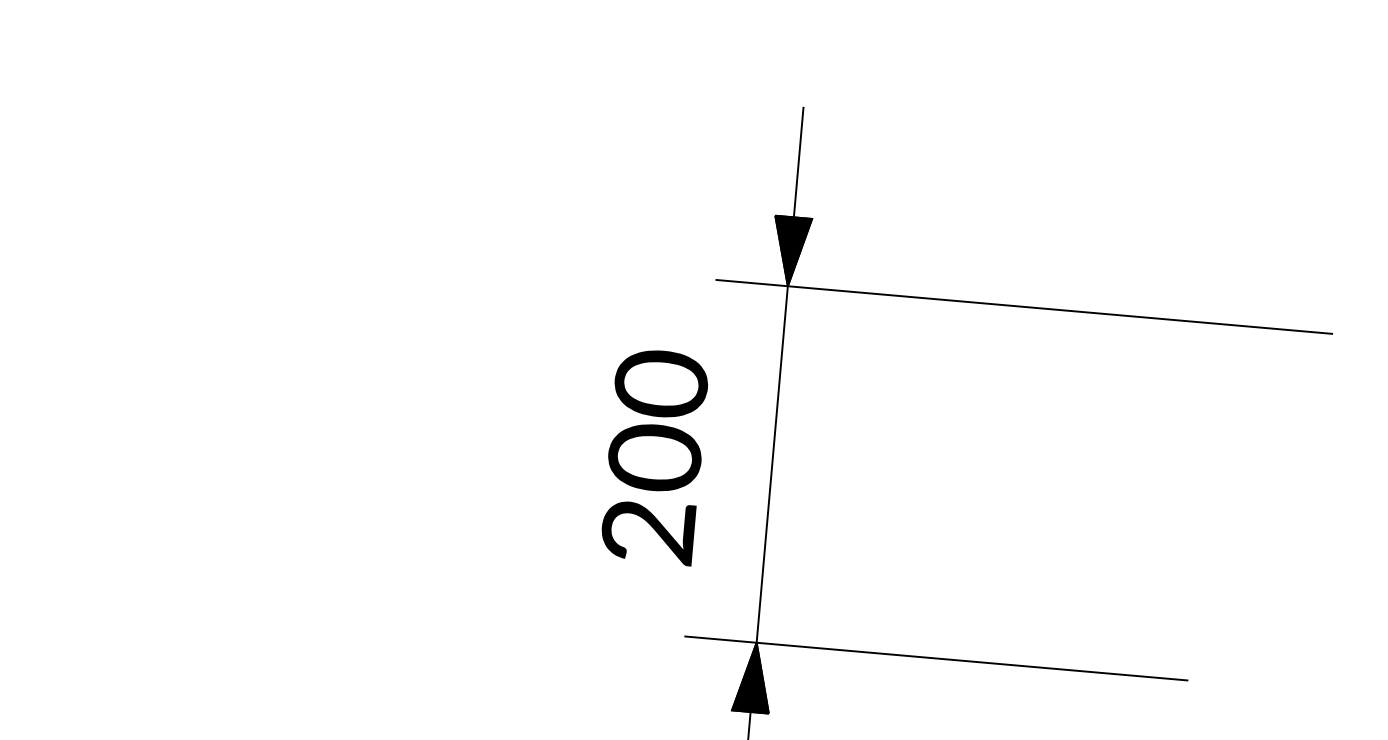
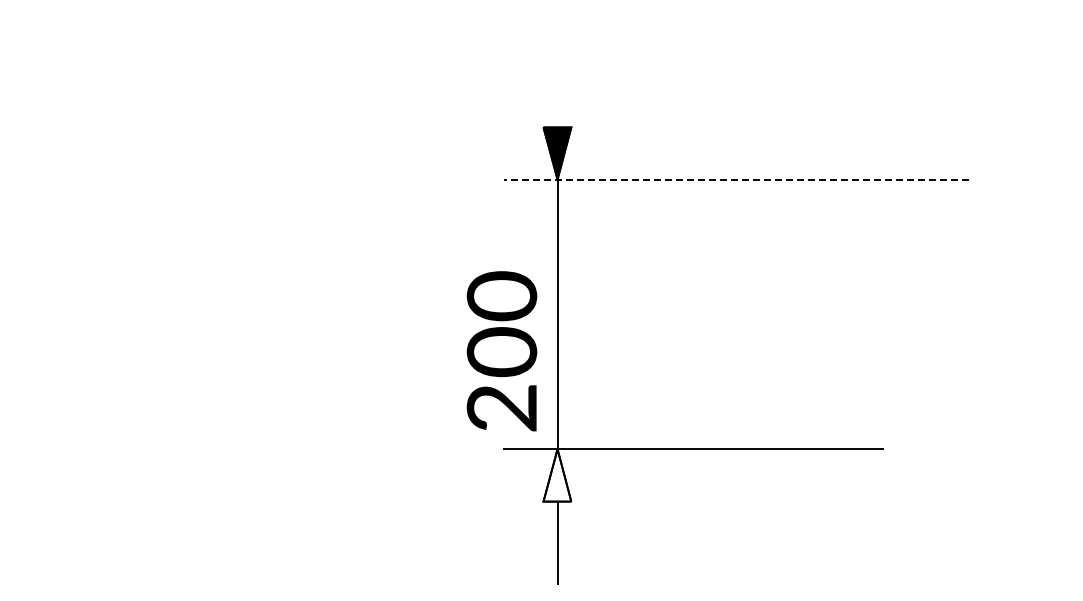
line: (798, 161) -> (557, 85), removed
line: (1024, 306) -> (736, 179), solid -> dashed
text: (654, 456) -> (501, 351), moved
fill: (753, 677) -> (557, 475), removed

